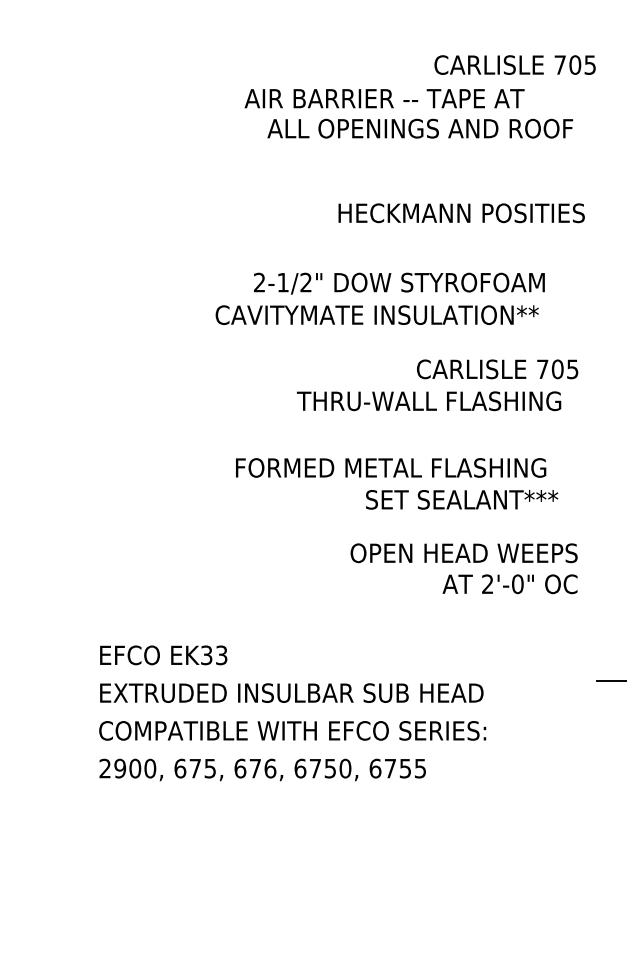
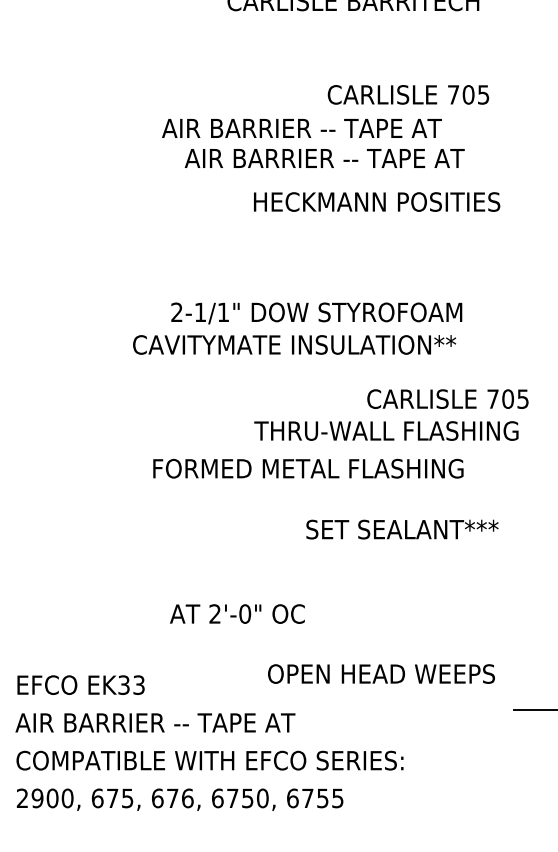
text: (514, 64) -> (407, 94), moved
text: (430, 128) -> (347, 158), ALL OPENINGS AND ROOF -> AIR BARRIER -- TAPE AT
text: (461, 213) -> (376, 202), moved
text: (305, 282) -> (222, 312), 2-1/2" -> 2-1/1"
text: (497, 369) -> (447, 399), moved
text: (429, 401) -> (386, 431), moved
text: (391, 467) -> (308, 468), moved
text: (462, 499) -> (402, 529), moved
text: (463, 553) -> (380, 674), moved
text: (509, 584) -> (236, 614), moved
text: (290, 692) -> (207, 722), EXTRUDED INSULBAR SUB HEAD -> AIR BARRIER -- TAPE AT

